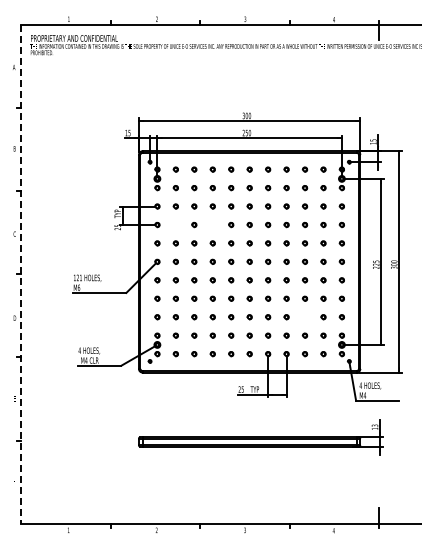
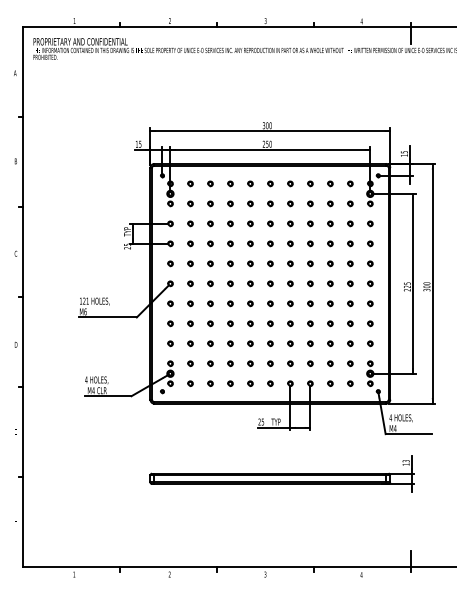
part: (175, 224) -> (190, 243), added
part: (212, 224) -> (230, 243), added
line: (21, 274) -> (23, 297), dashed -> solid
part: (304, 317) -> (329, 344), added

